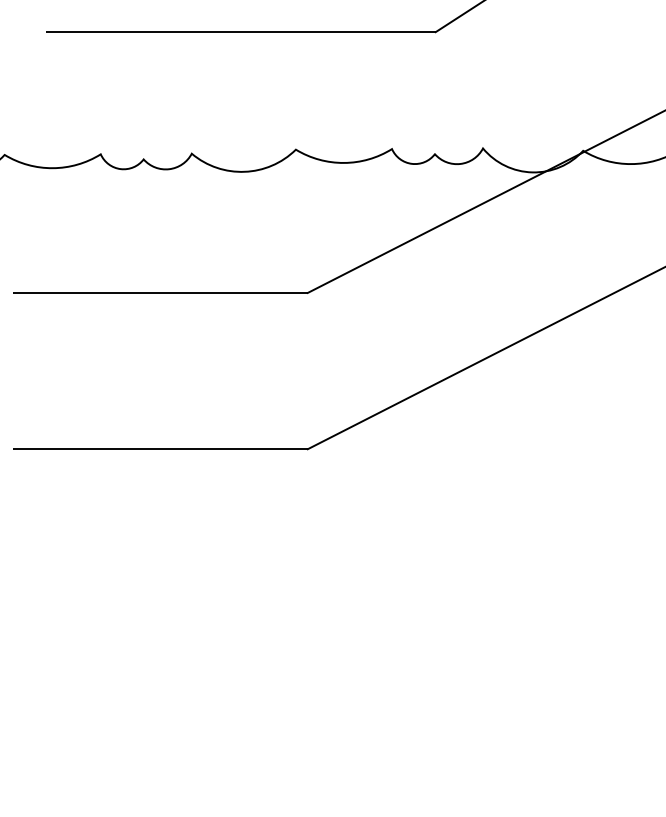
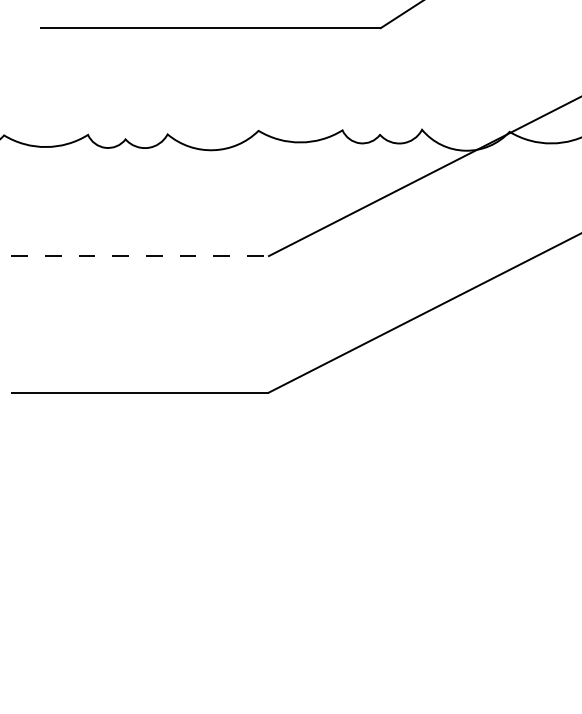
line: (160, 293) -> (140, 256), solid -> dashed

